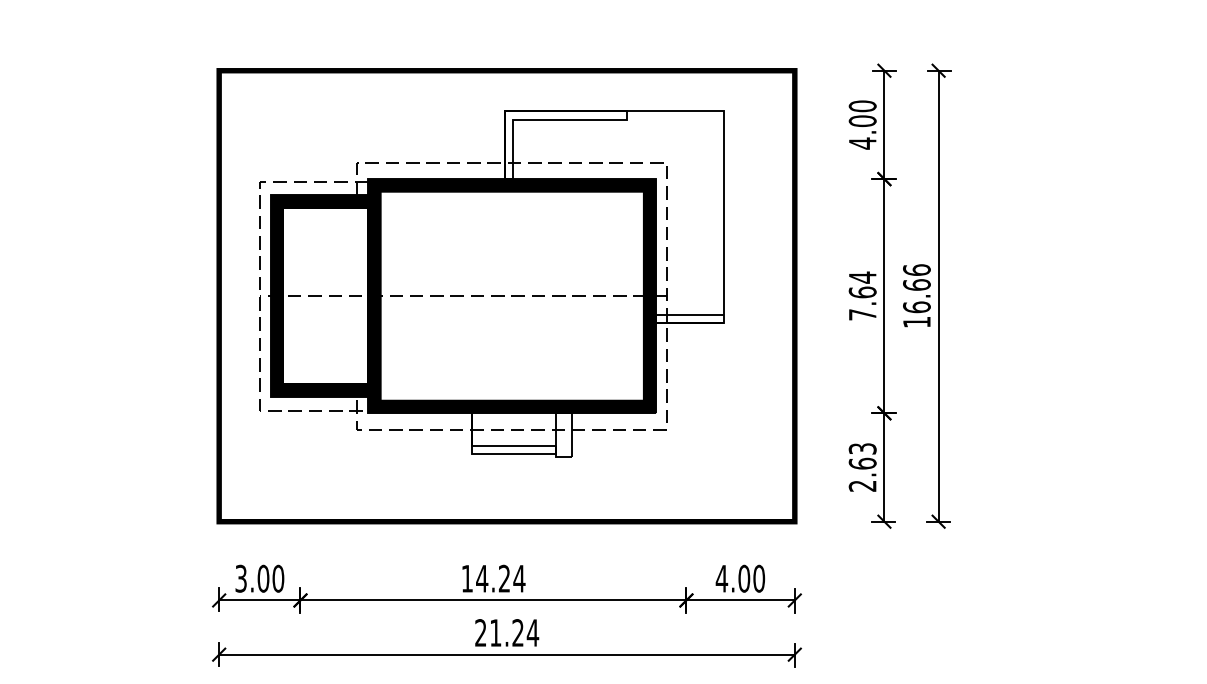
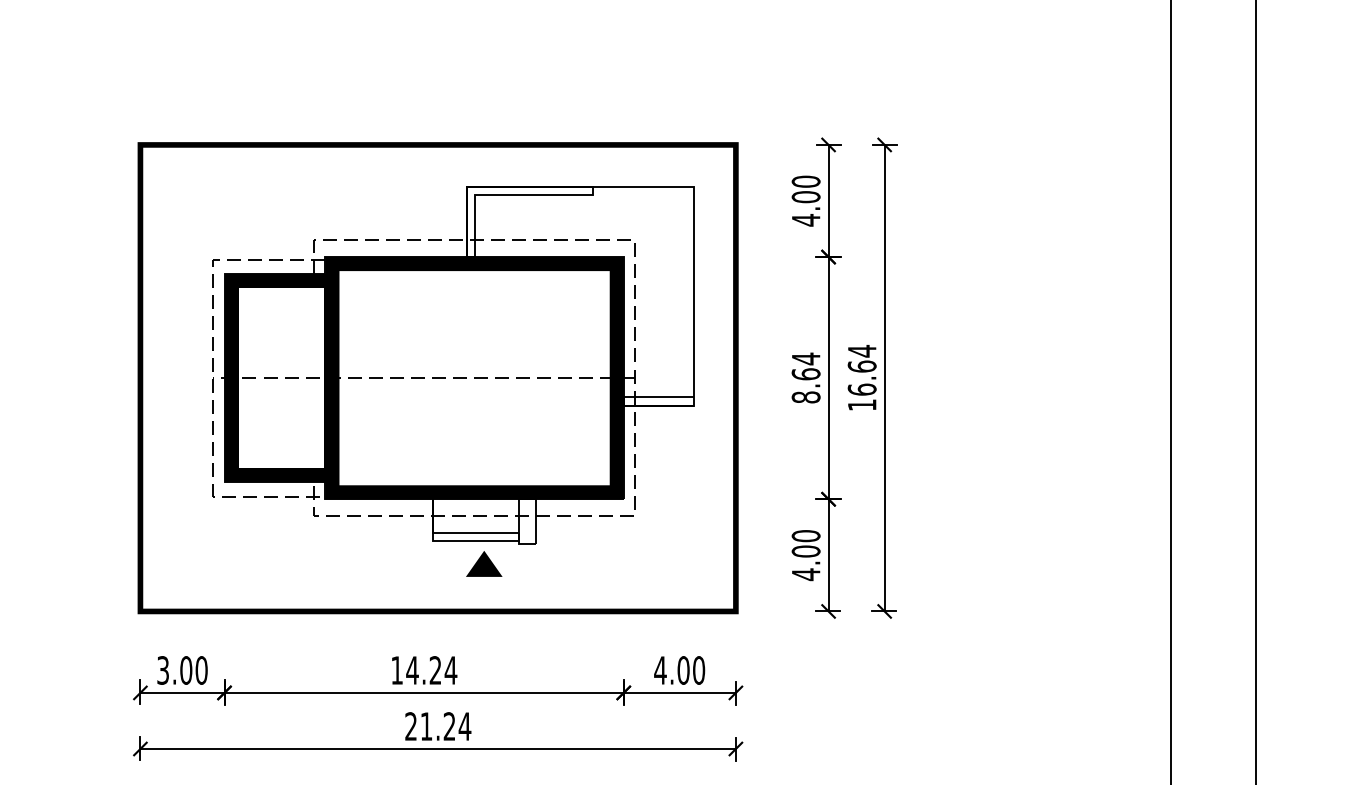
text: (916, 269) -> (861, 350), 16.66 -> 16.64
part: (491, 283) -> (453, 365), moved
text: (862, 314) -> (805, 397), 7.64 -> 8.64
text: (862, 467) -> (805, 555), 2.63 -> 4.00
fill: (550, 475) -> (483, 563), added

